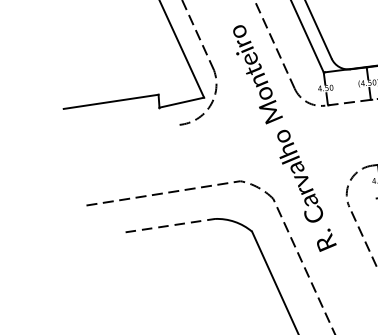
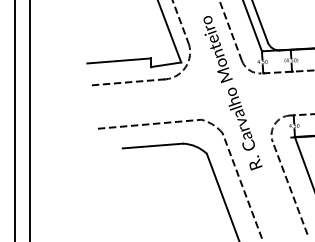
line: (127, 133) -> (128, 82), added
line: (171, 226) -> (153, 146), dashed -> solid

